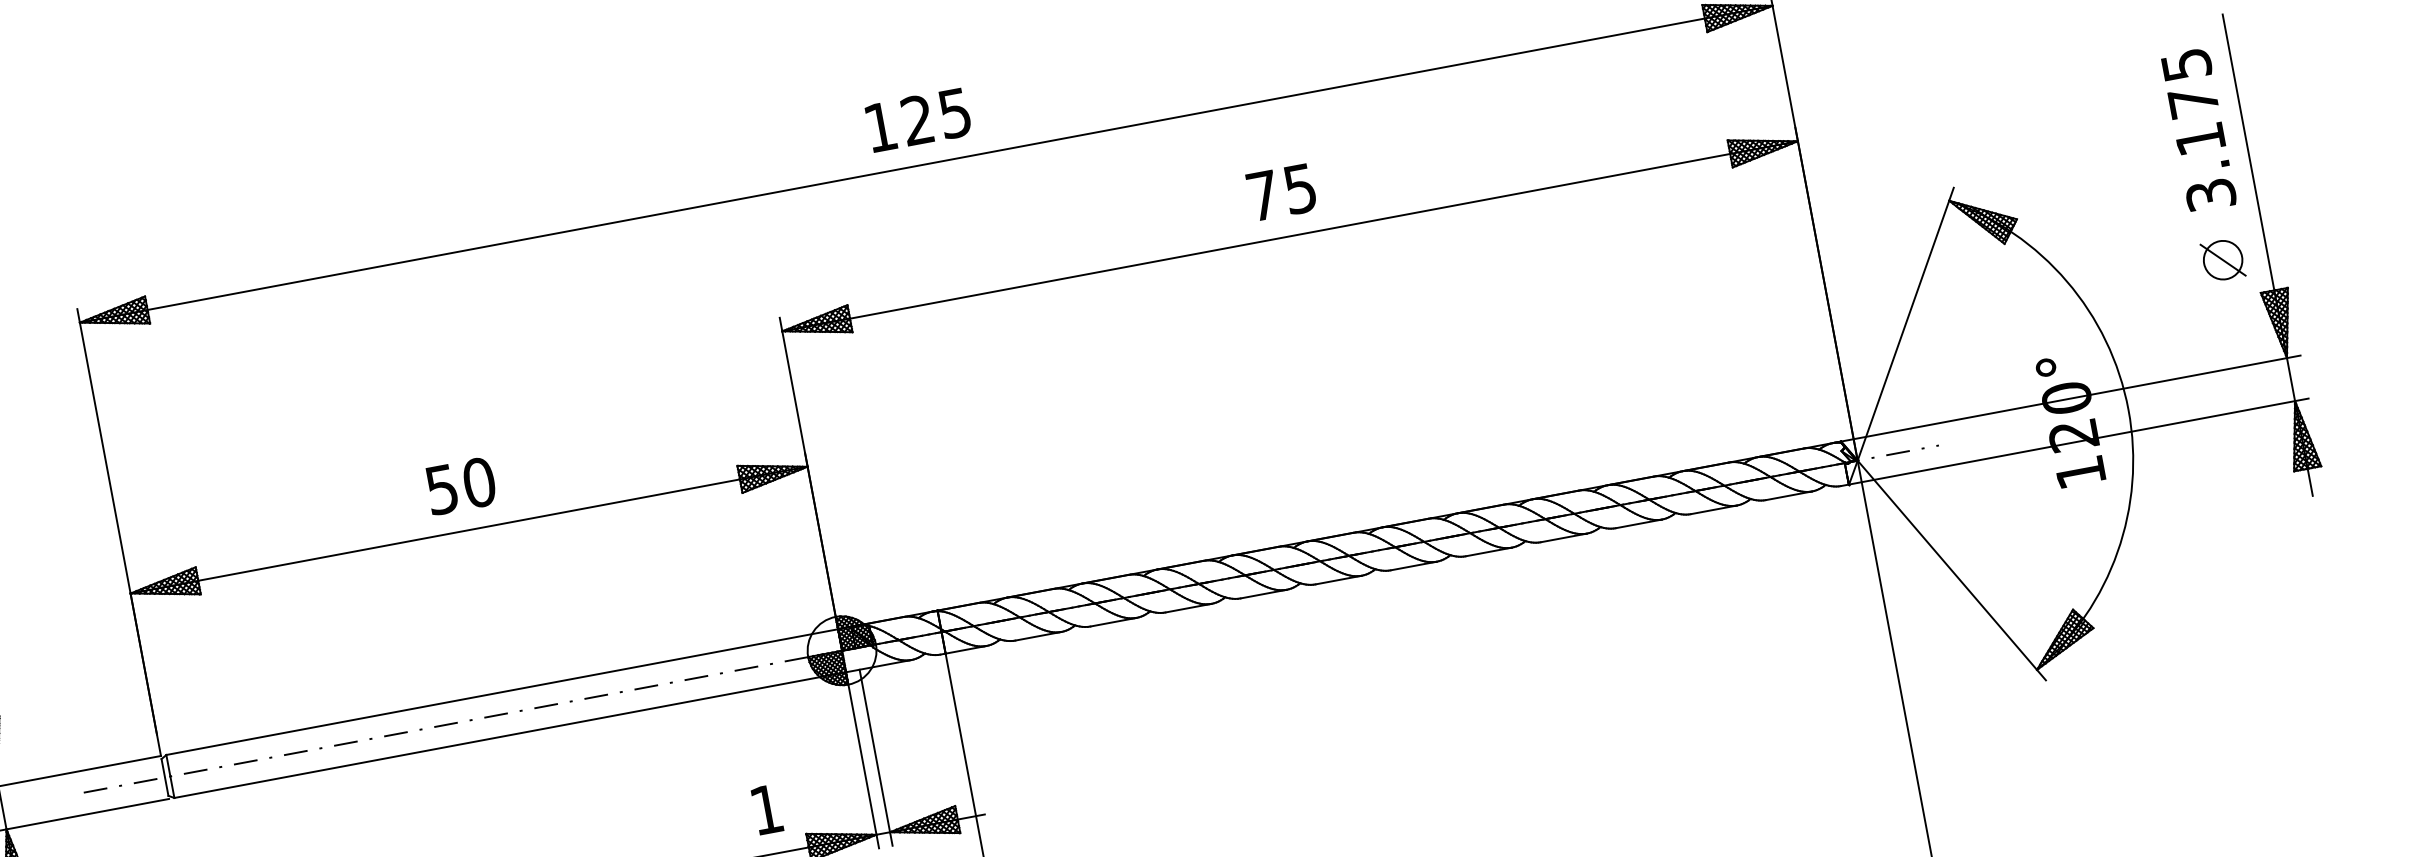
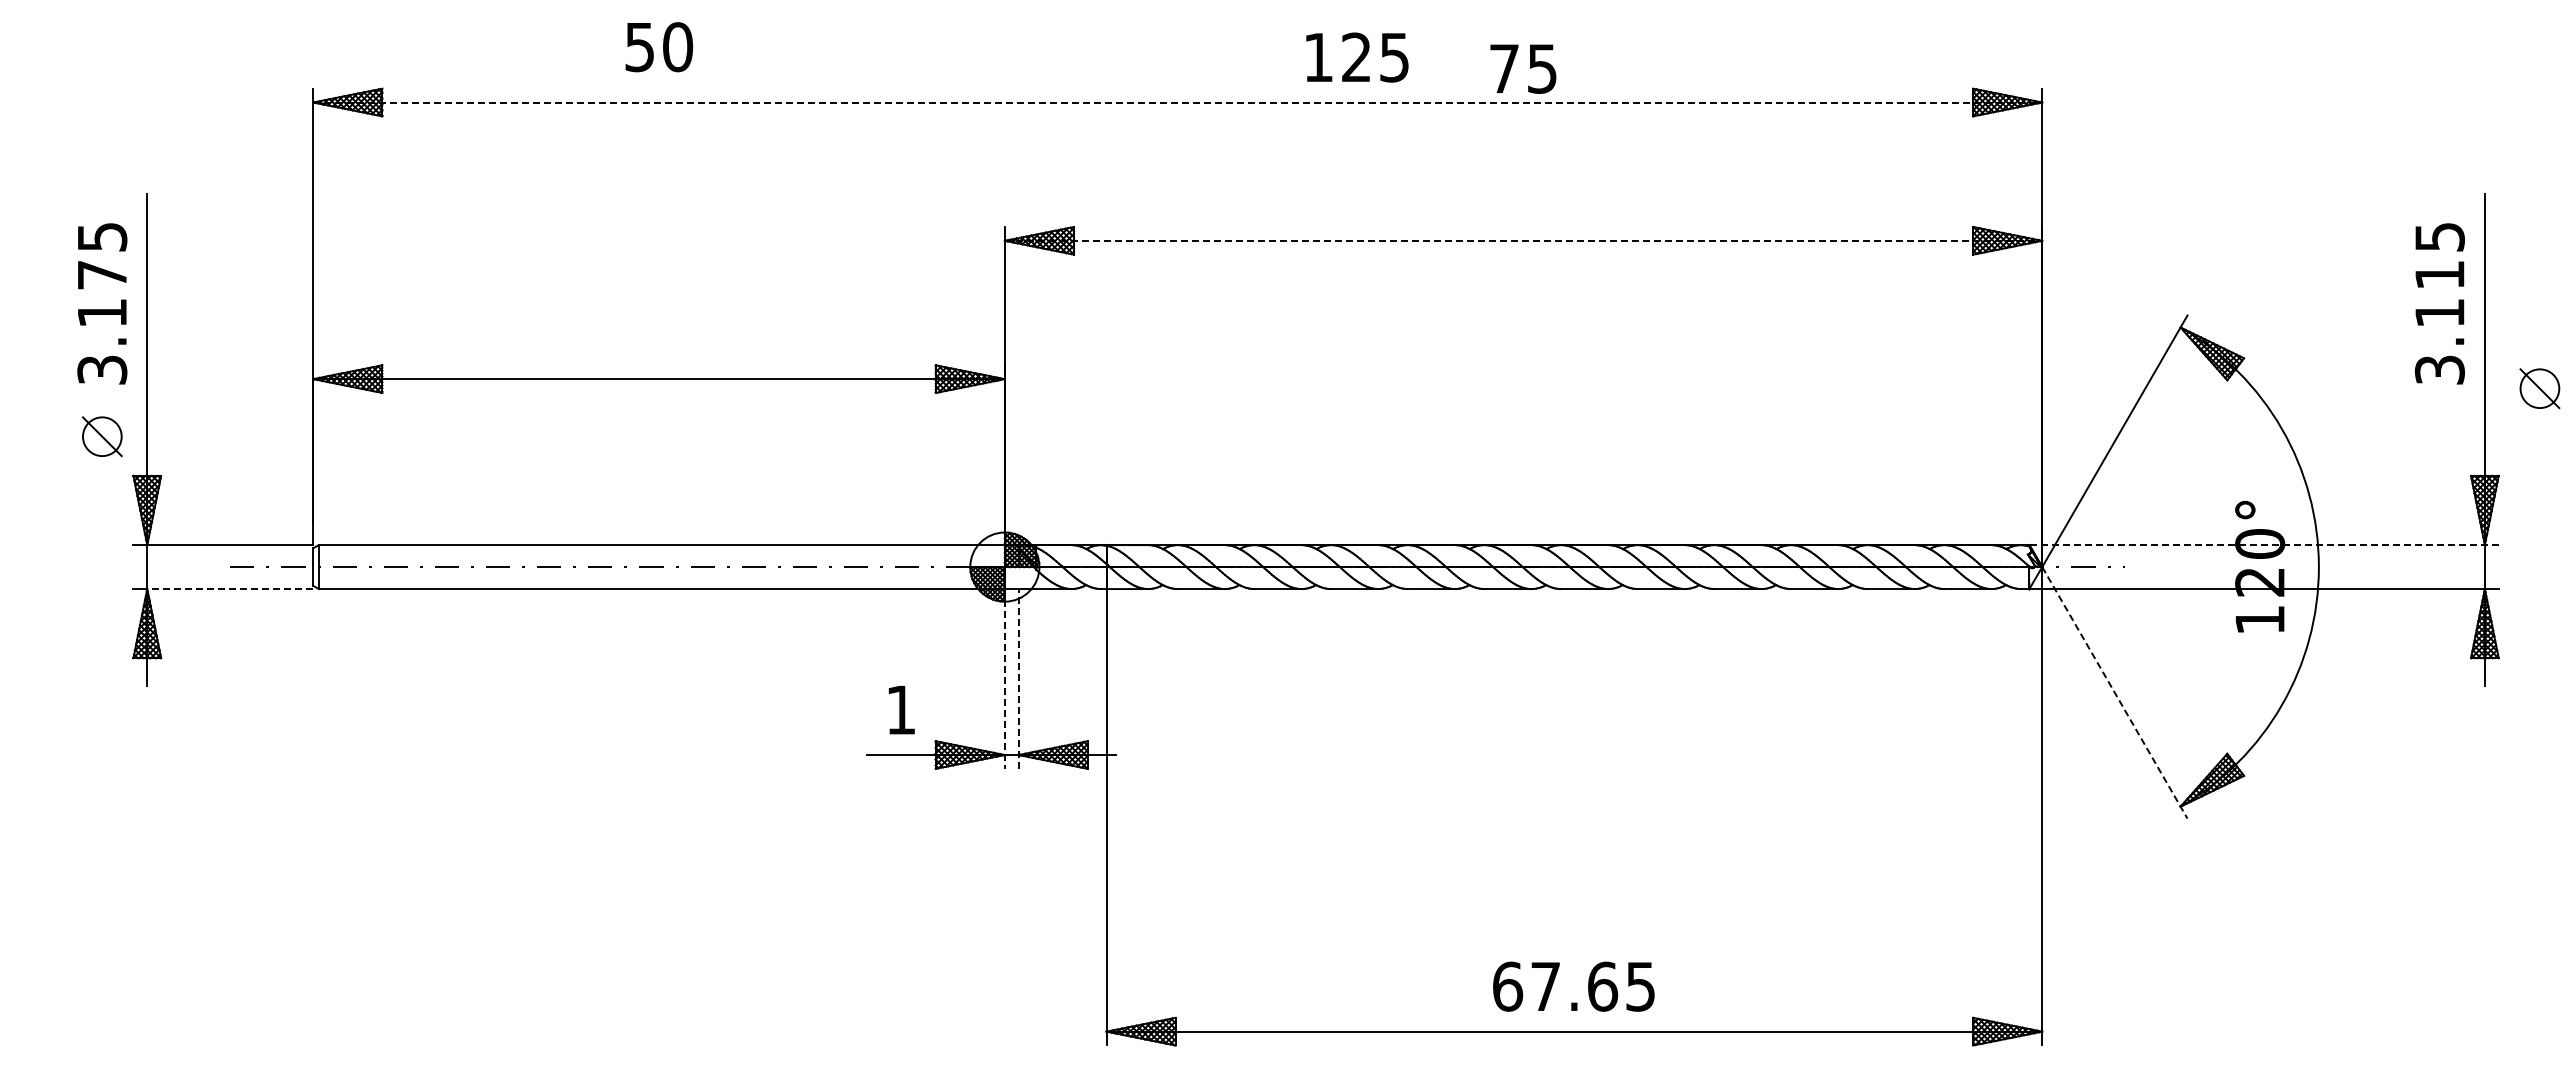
text: (2193, 102) -> (2439, 275), 3.175 -> 3.115
text: (918, 120) -> (1357, 57), moved
line: (926, 164) -> (1178, 102), solid -> dashed
text: (1281, 191) -> (1523, 68), moved
line: (1289, 236) -> (1523, 240), solid -> dashed
part: (2222, 260) -> (2539, 388), moved
line: (2071, 398) -> (2264, 545), solid -> dashed
text: (460, 486) -> (658, 47), moved
line: (1952, 571) -> (2115, 693), solid -> dashed
line: (875, 757) -> (1018, 678), solid -> dashed
line: (862, 759) -> (1004, 678), solid -> dashed
line: (88, 814) -> (230, 589), solid -> dashed

